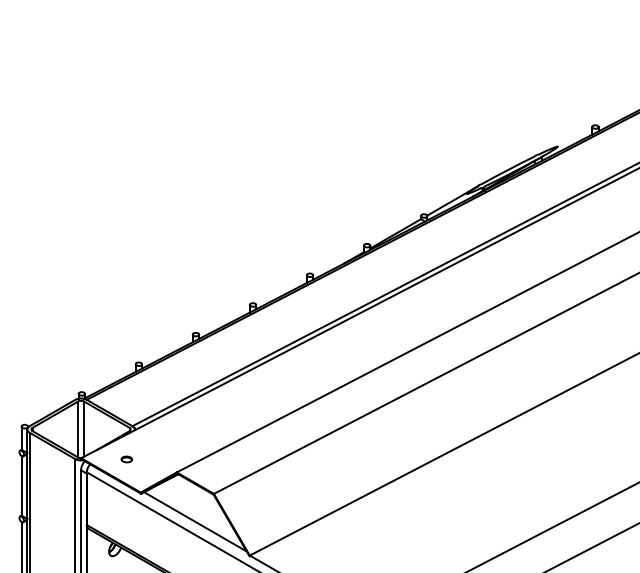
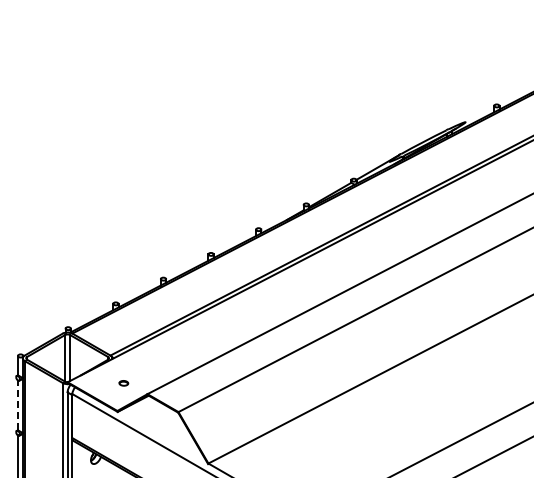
part: (126, 459) -> (123, 383), moved
line: (21, 486) -> (17, 405), solid -> dashed
line: (194, 521) -> (162, 435), removed

